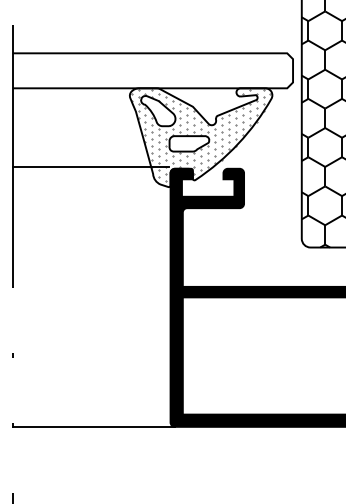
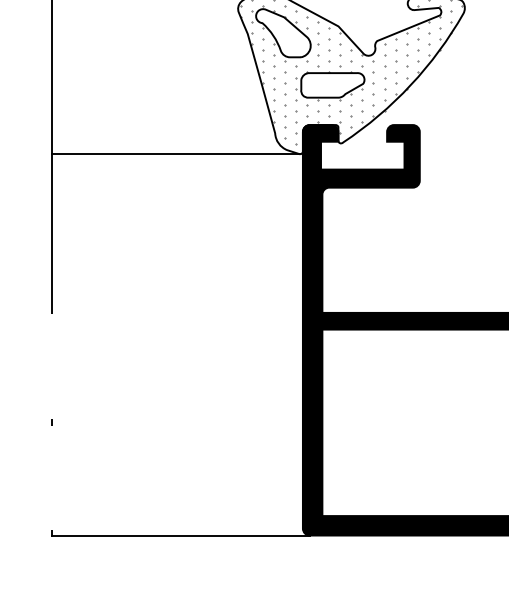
line: (90, 167) -> (175, 154), moved

